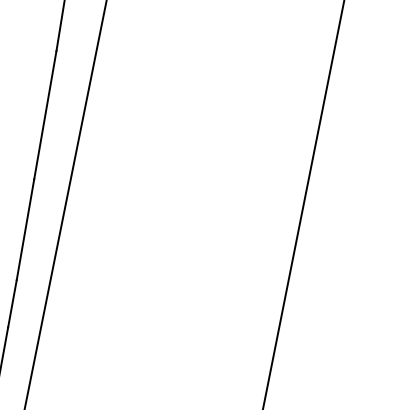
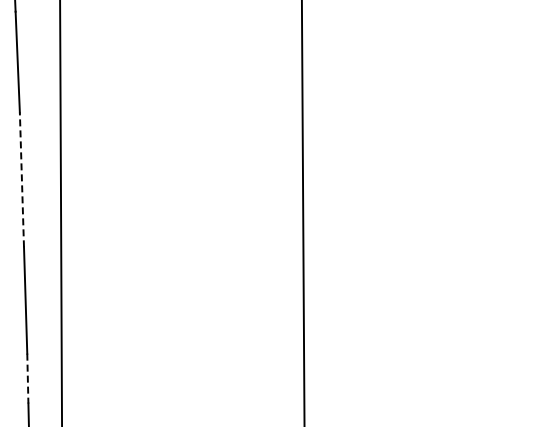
line: (45, 114) -> (21, 179), solid -> dashed
line: (12, 303) -> (27, 378), solid -> dashed

